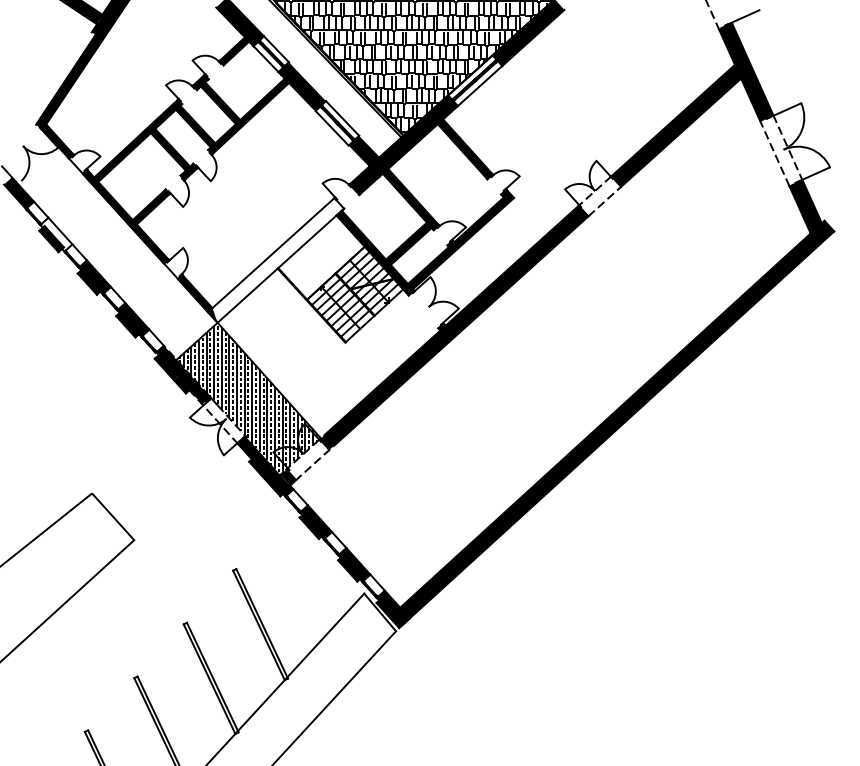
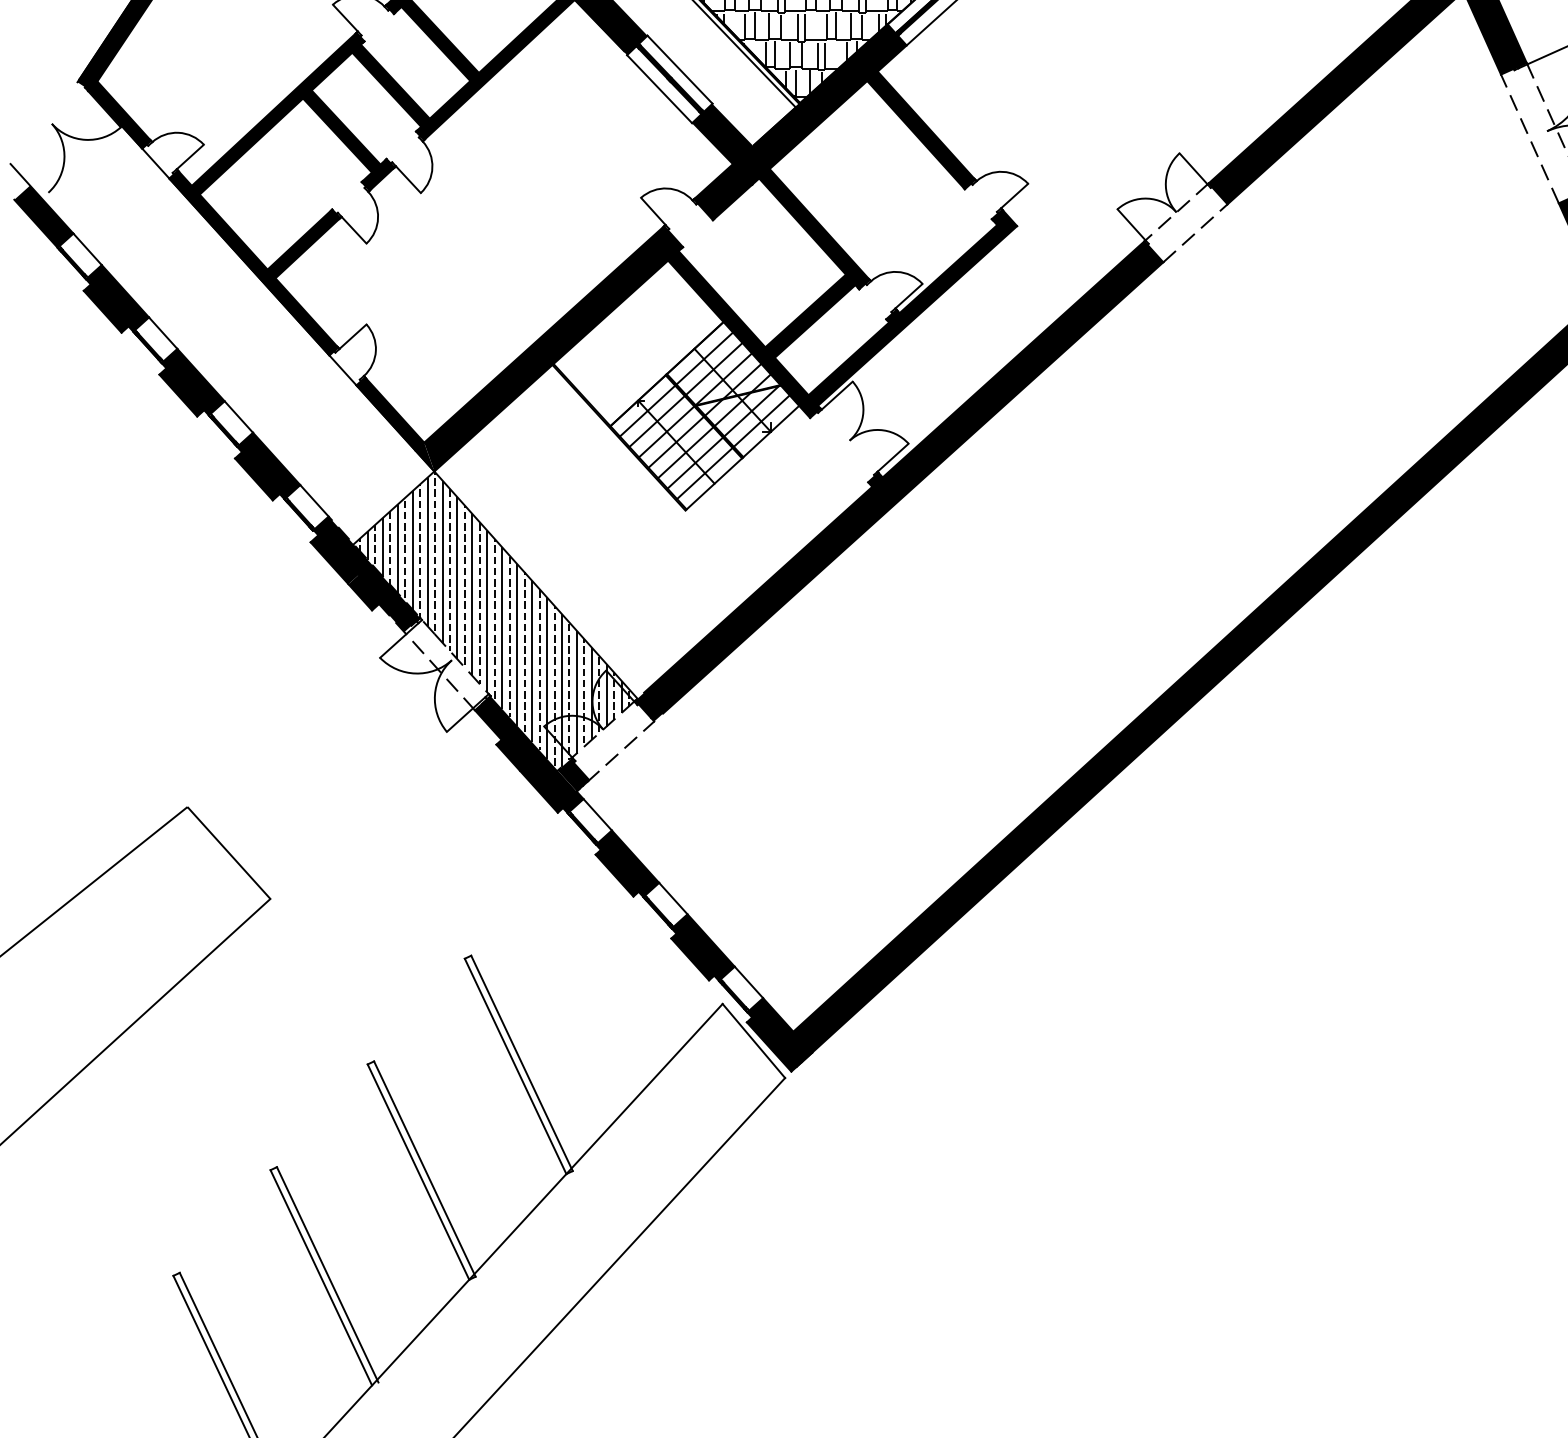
fill: (56, 234) -> (117, 297), added
fill: (278, 260) -> (554, 349), added

